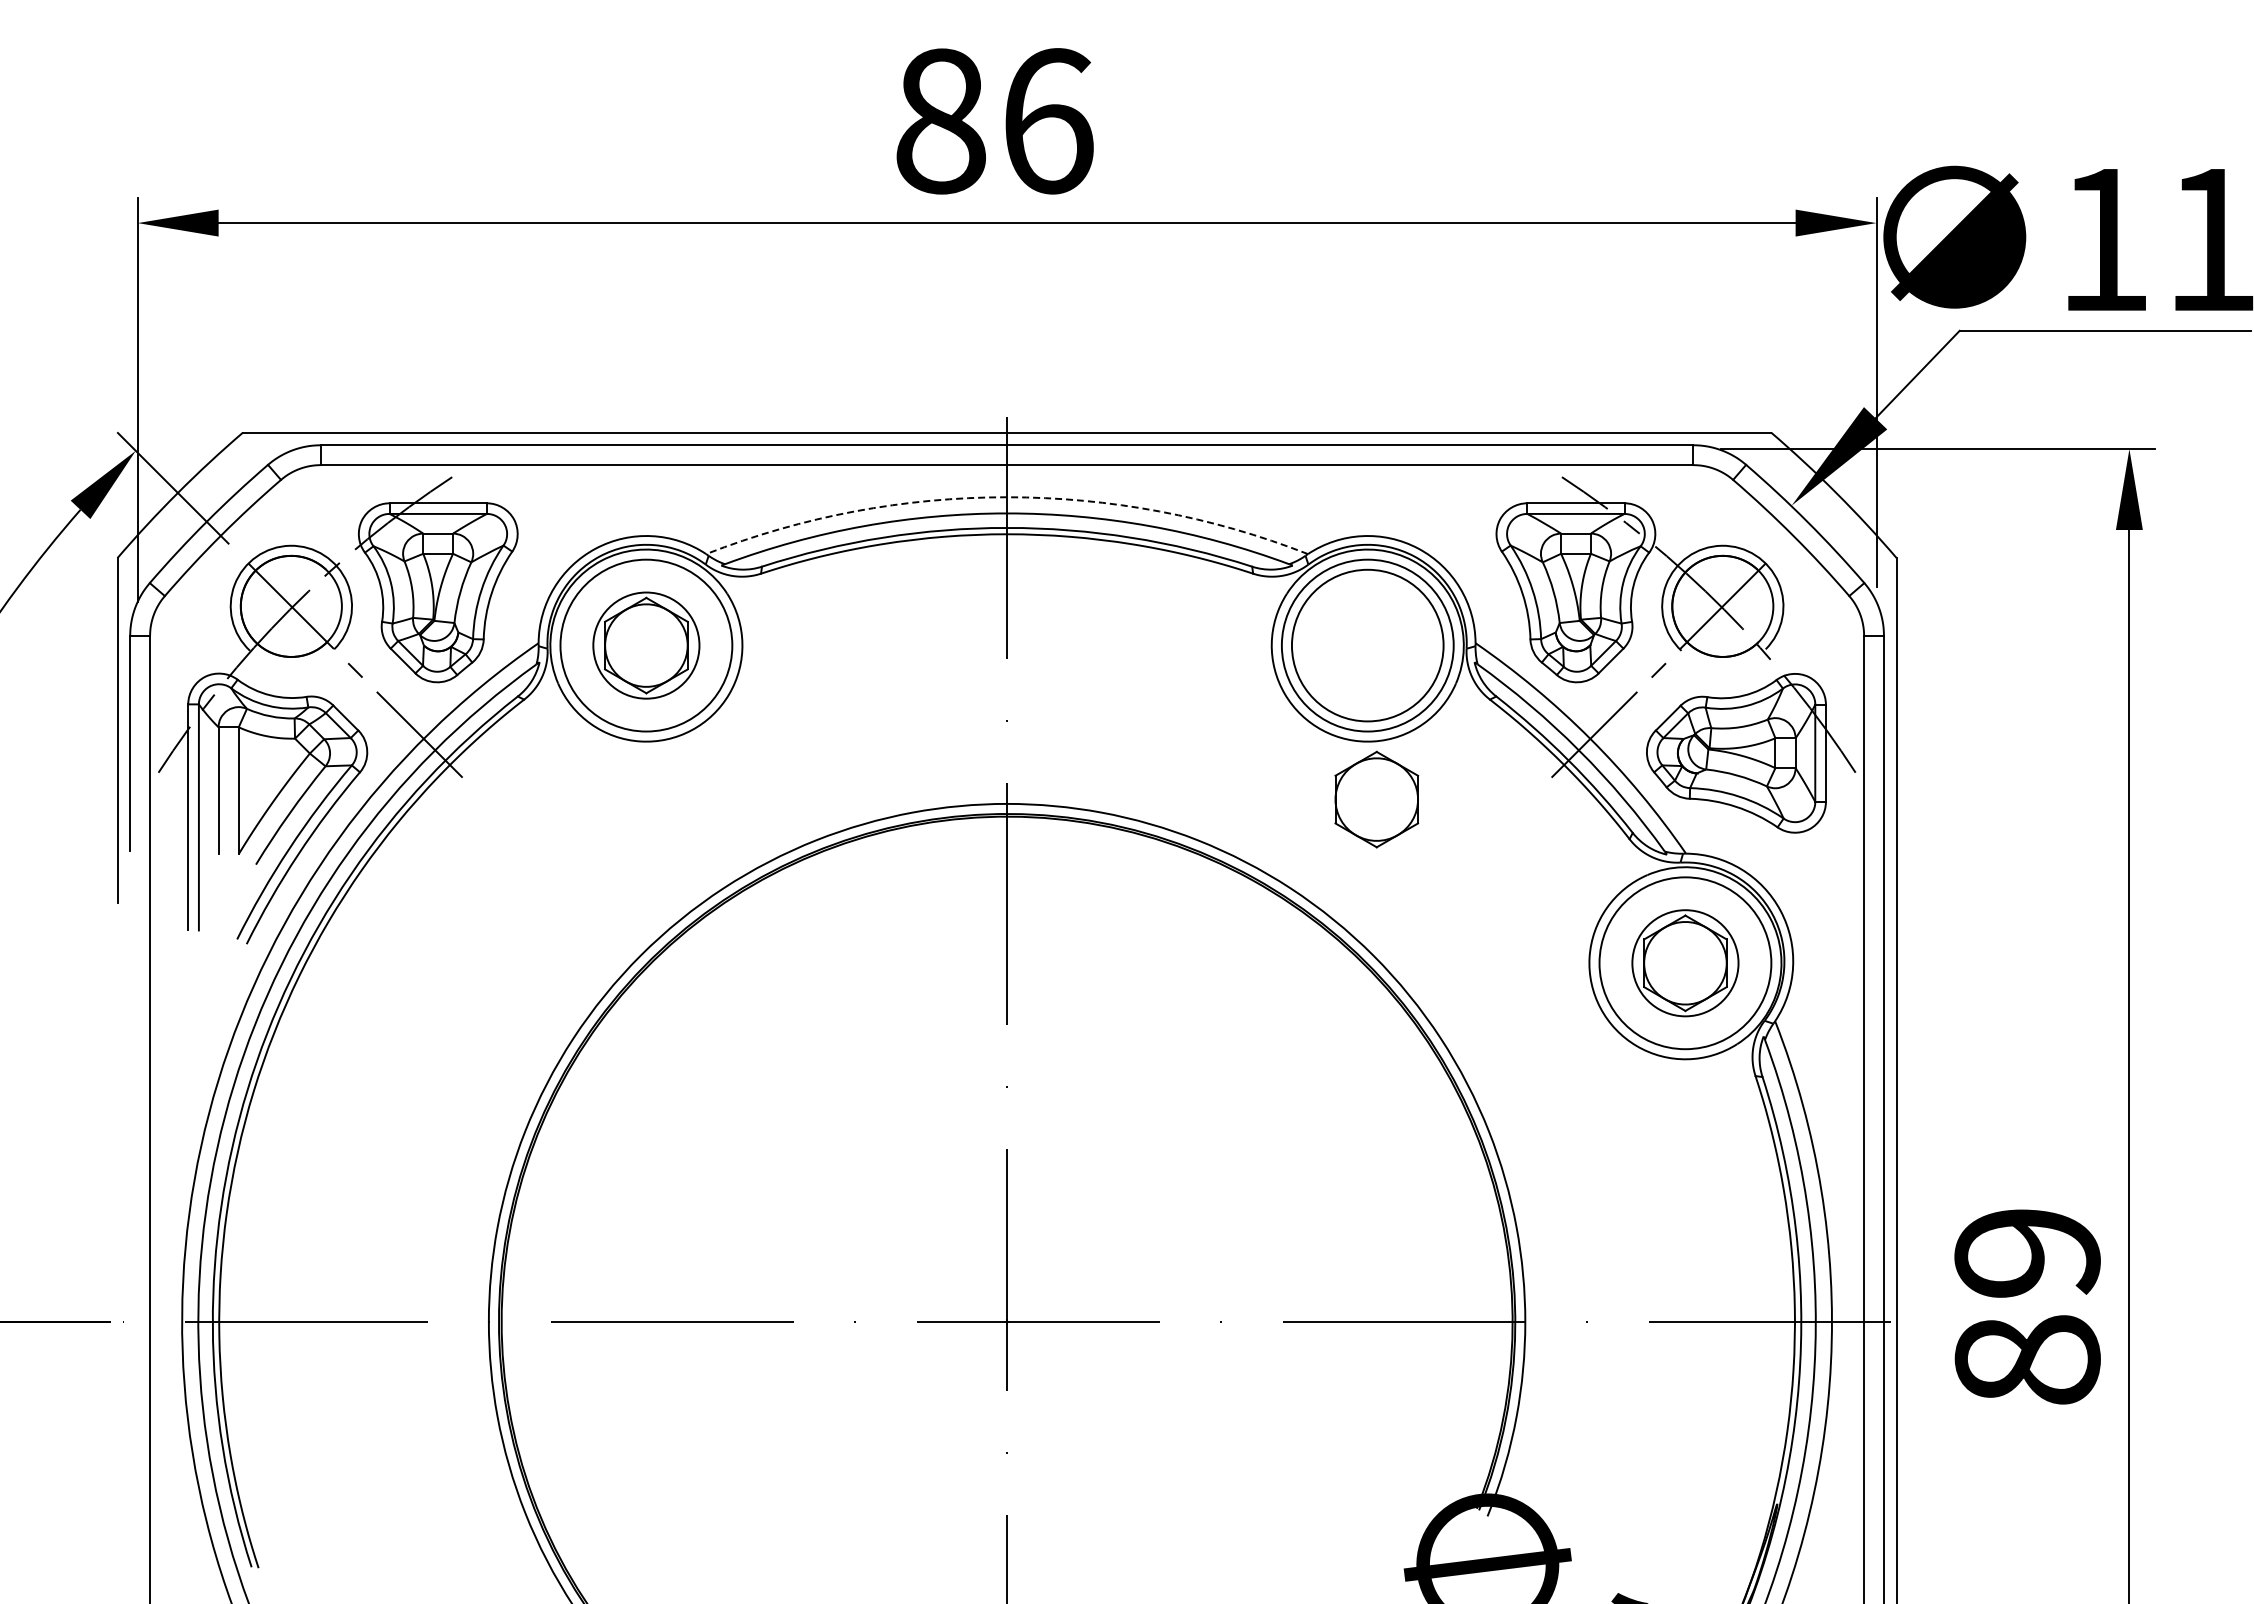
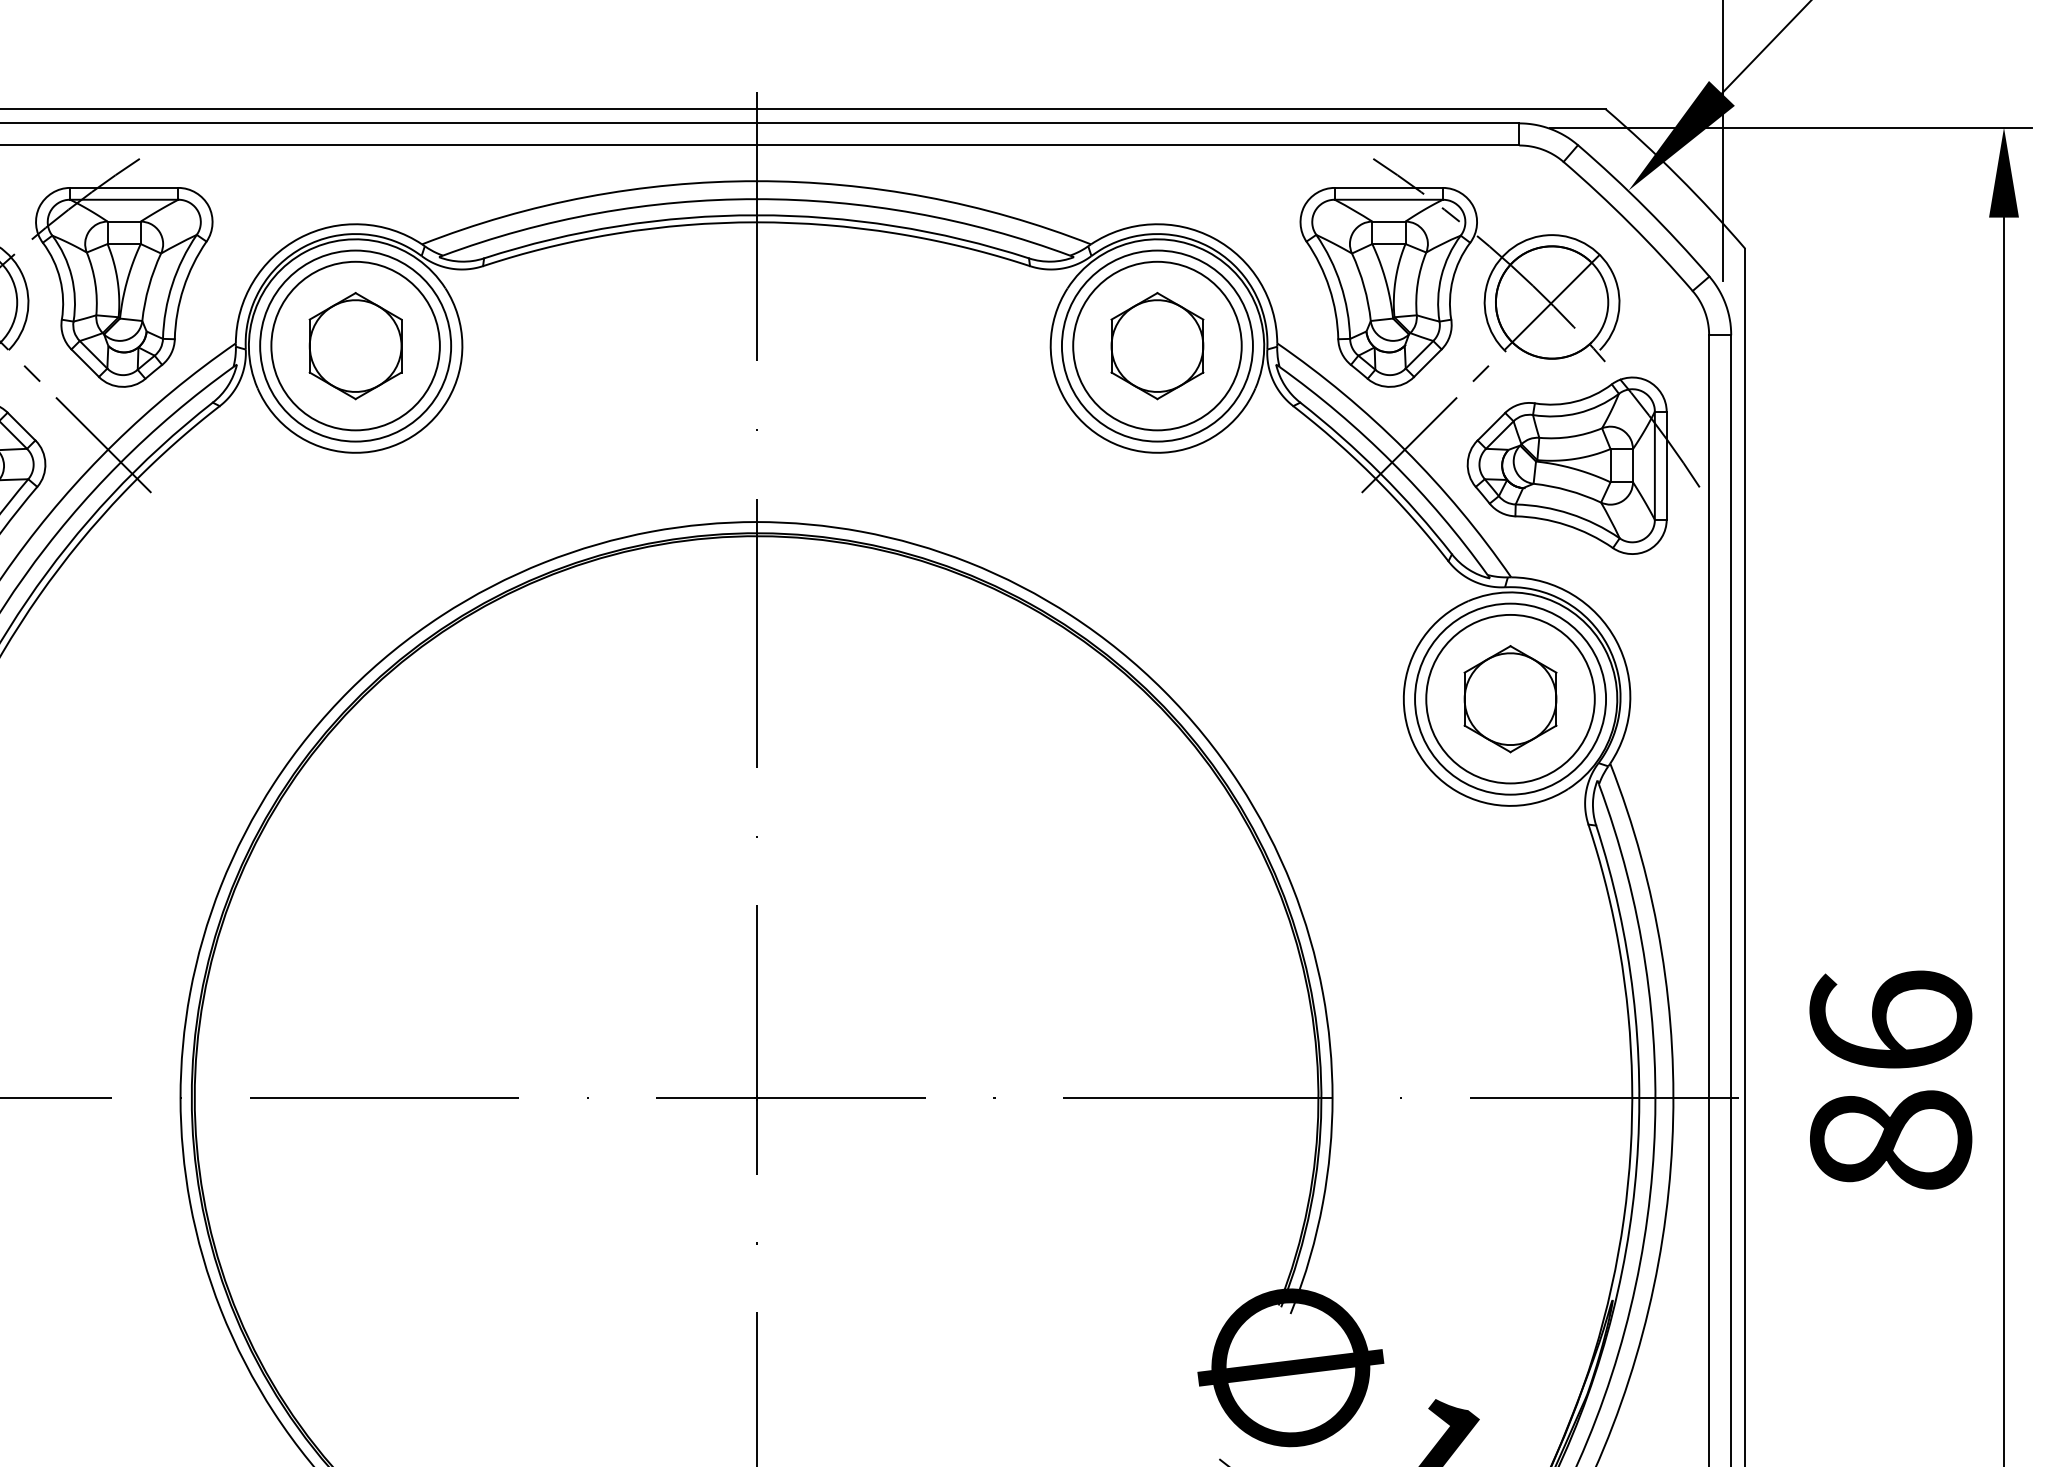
arc: (1007, 497) -> (757, 181), dashed -> solid
circle: (646, 645) -> (355, 345), size x1.43
part: (1376, 799) -> (1157, 345), moved
circle: (1685, 963) -> (1510, 699), size x1.43
text: (2027, 1252) -> (1890, 1020), 89 -> 86

